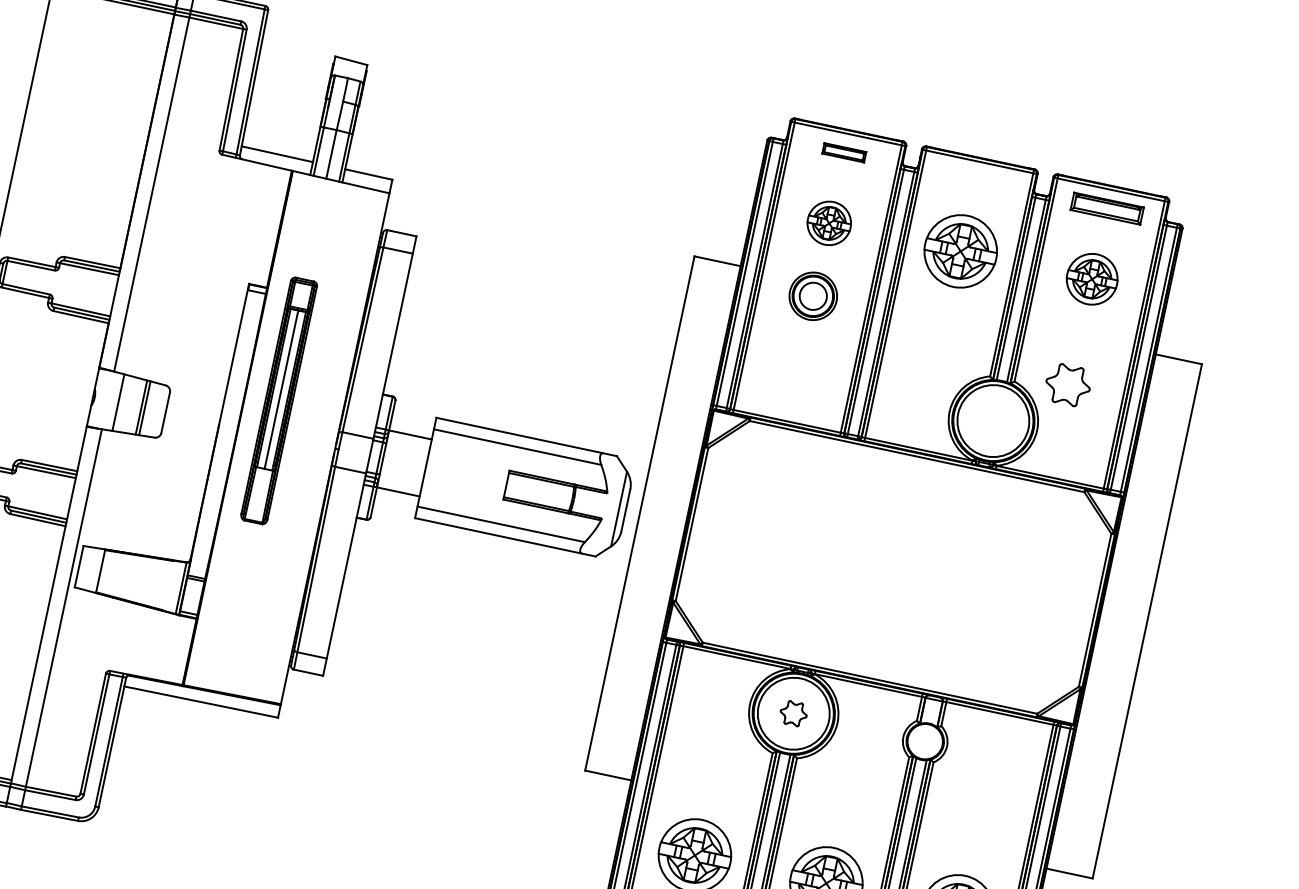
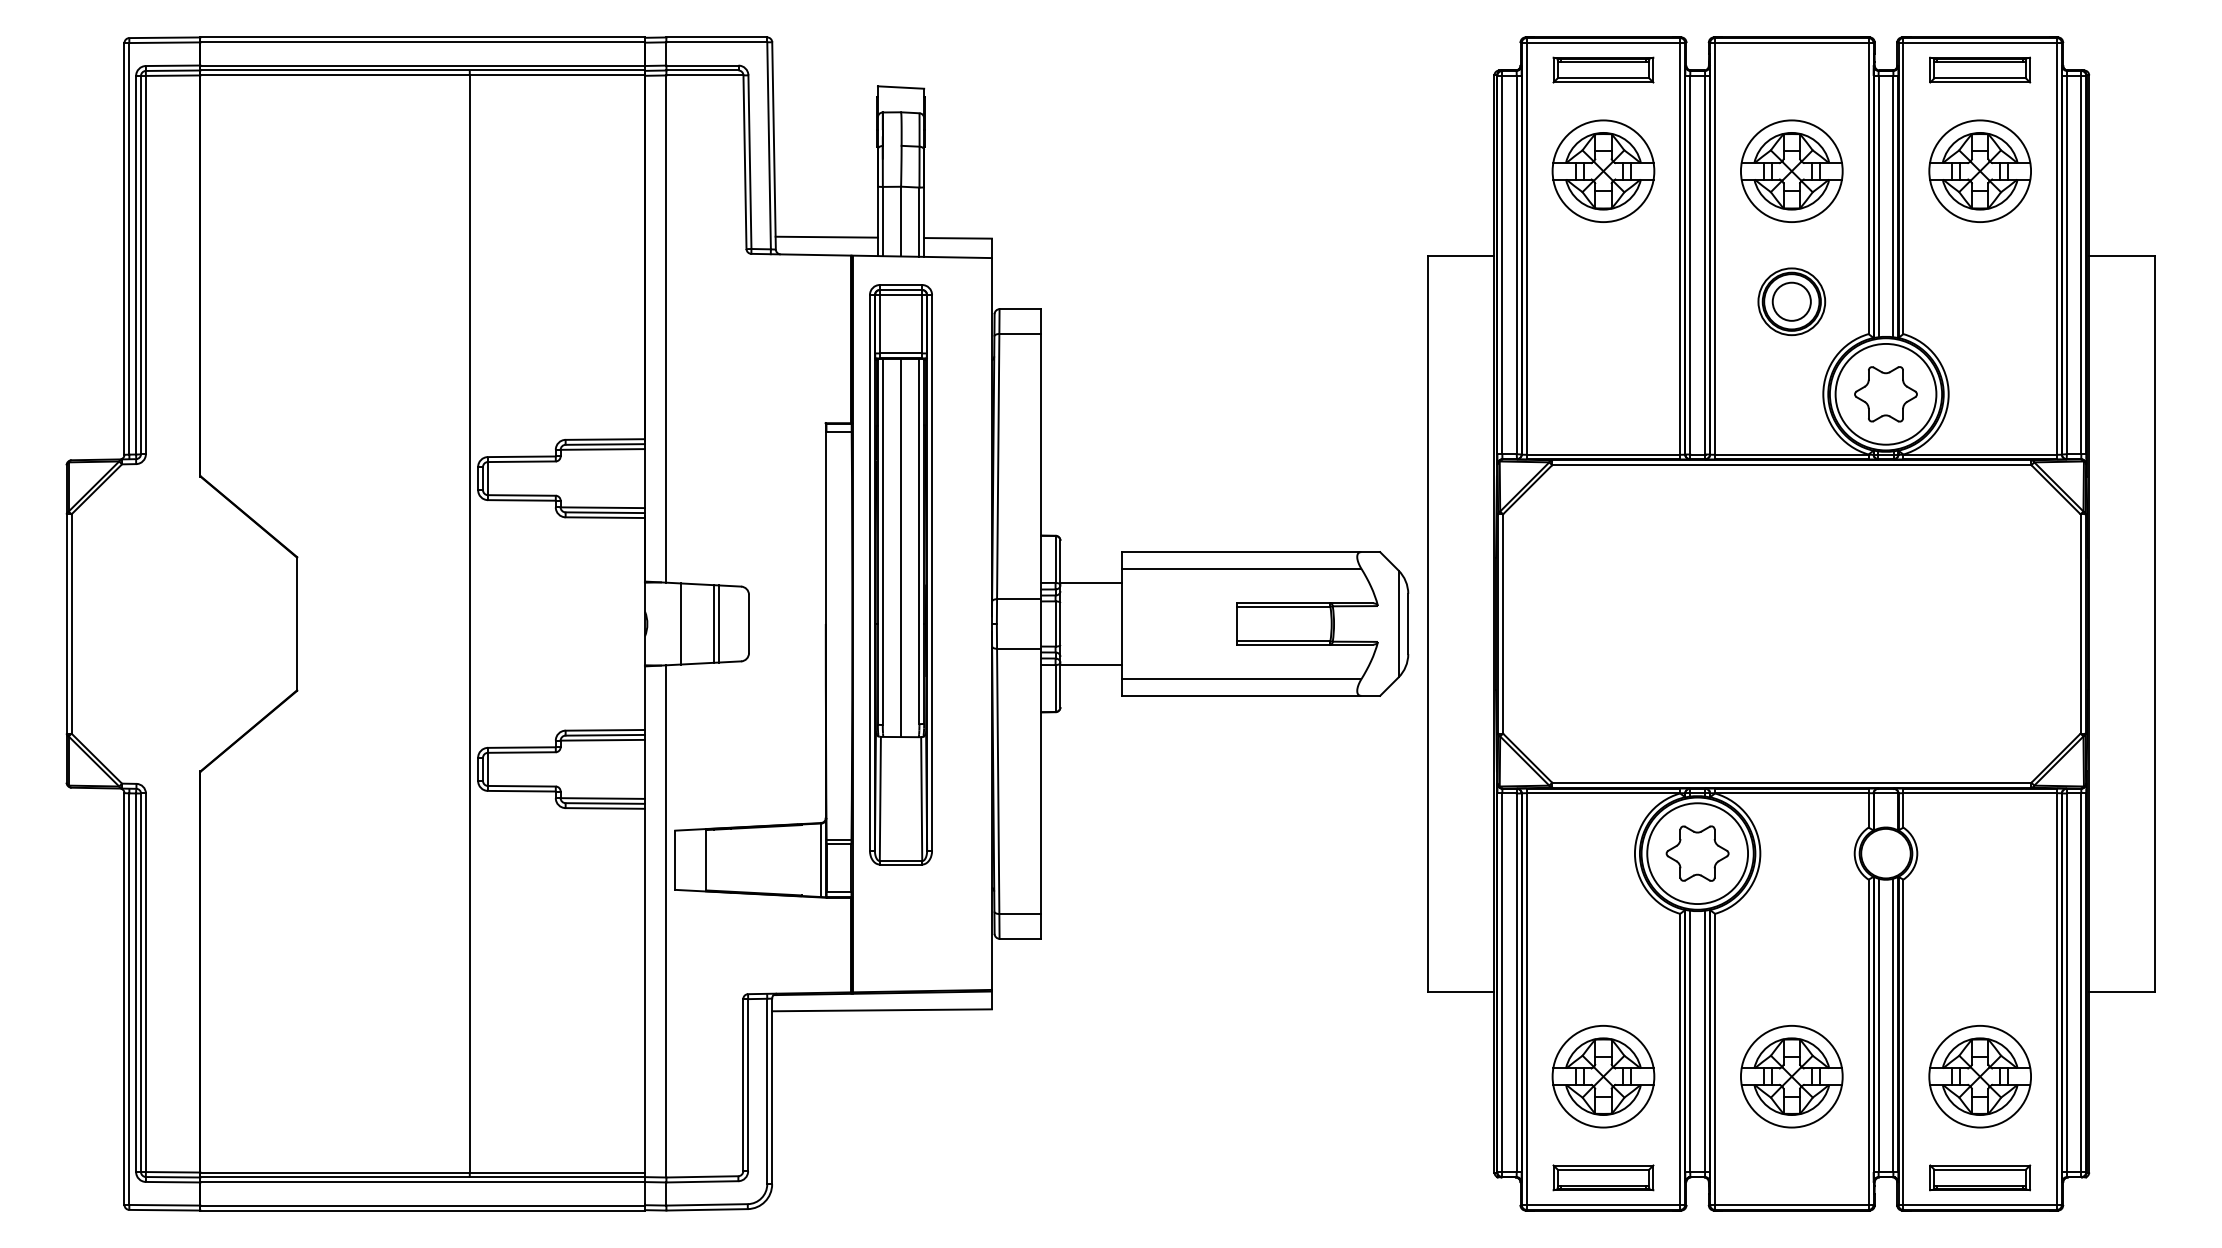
part: (844, 152) -> (1603, 69), size x1.67
part: (829, 222) -> (1603, 170), size x1.67
part: (1091, 278) -> (1979, 170), size x1.43
part: (813, 296) -> (1791, 301), moved
part: (1067, 385) -> (1885, 394), moved
part: (278, 400) -> (900, 574), size x1.67
part: (793, 713) -> (1697, 853), size x1.67

